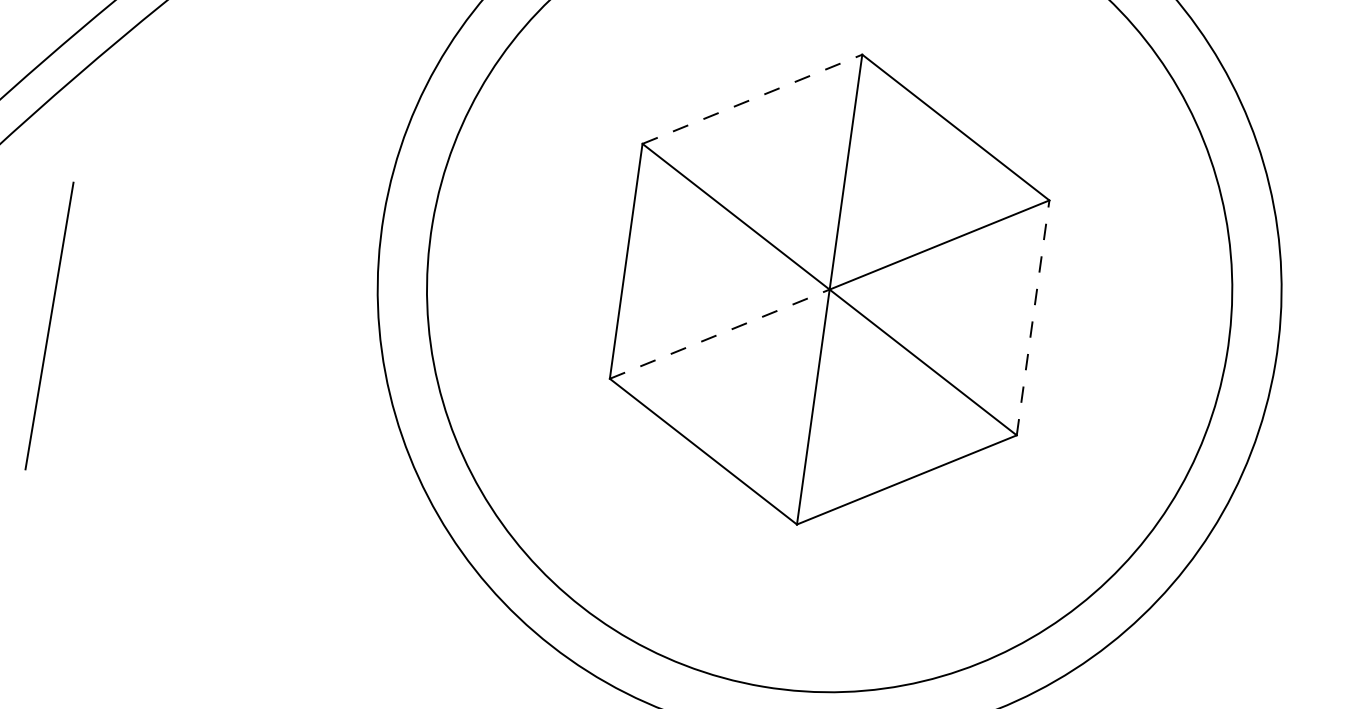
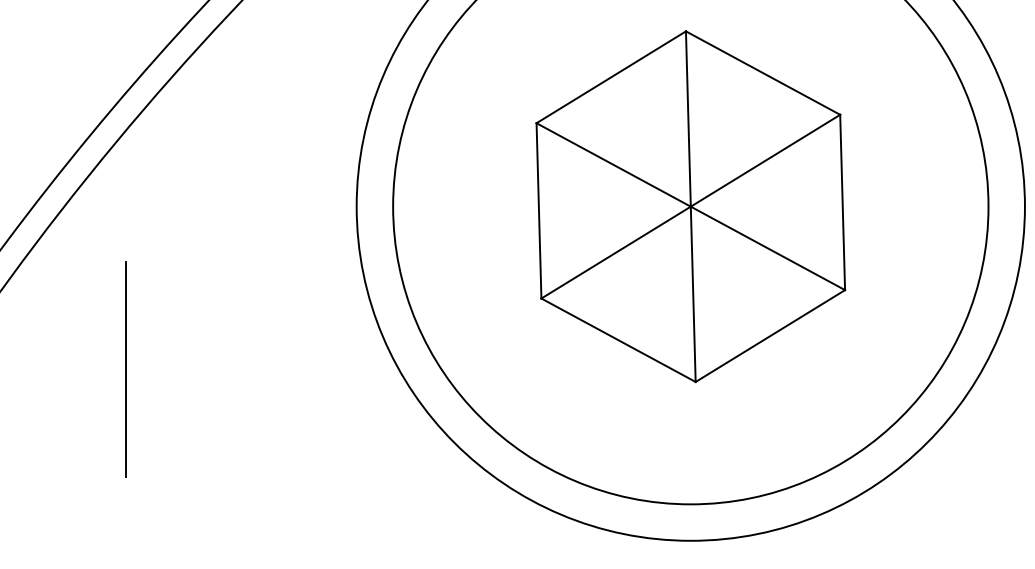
line: (752, 99) -> (611, 77), dashed -> solid
line: (1032, 317) -> (842, 202), dashed -> solid
line: (48, 325) -> (125, 369), moved
line: (720, 334) -> (616, 252), dashed -> solid

